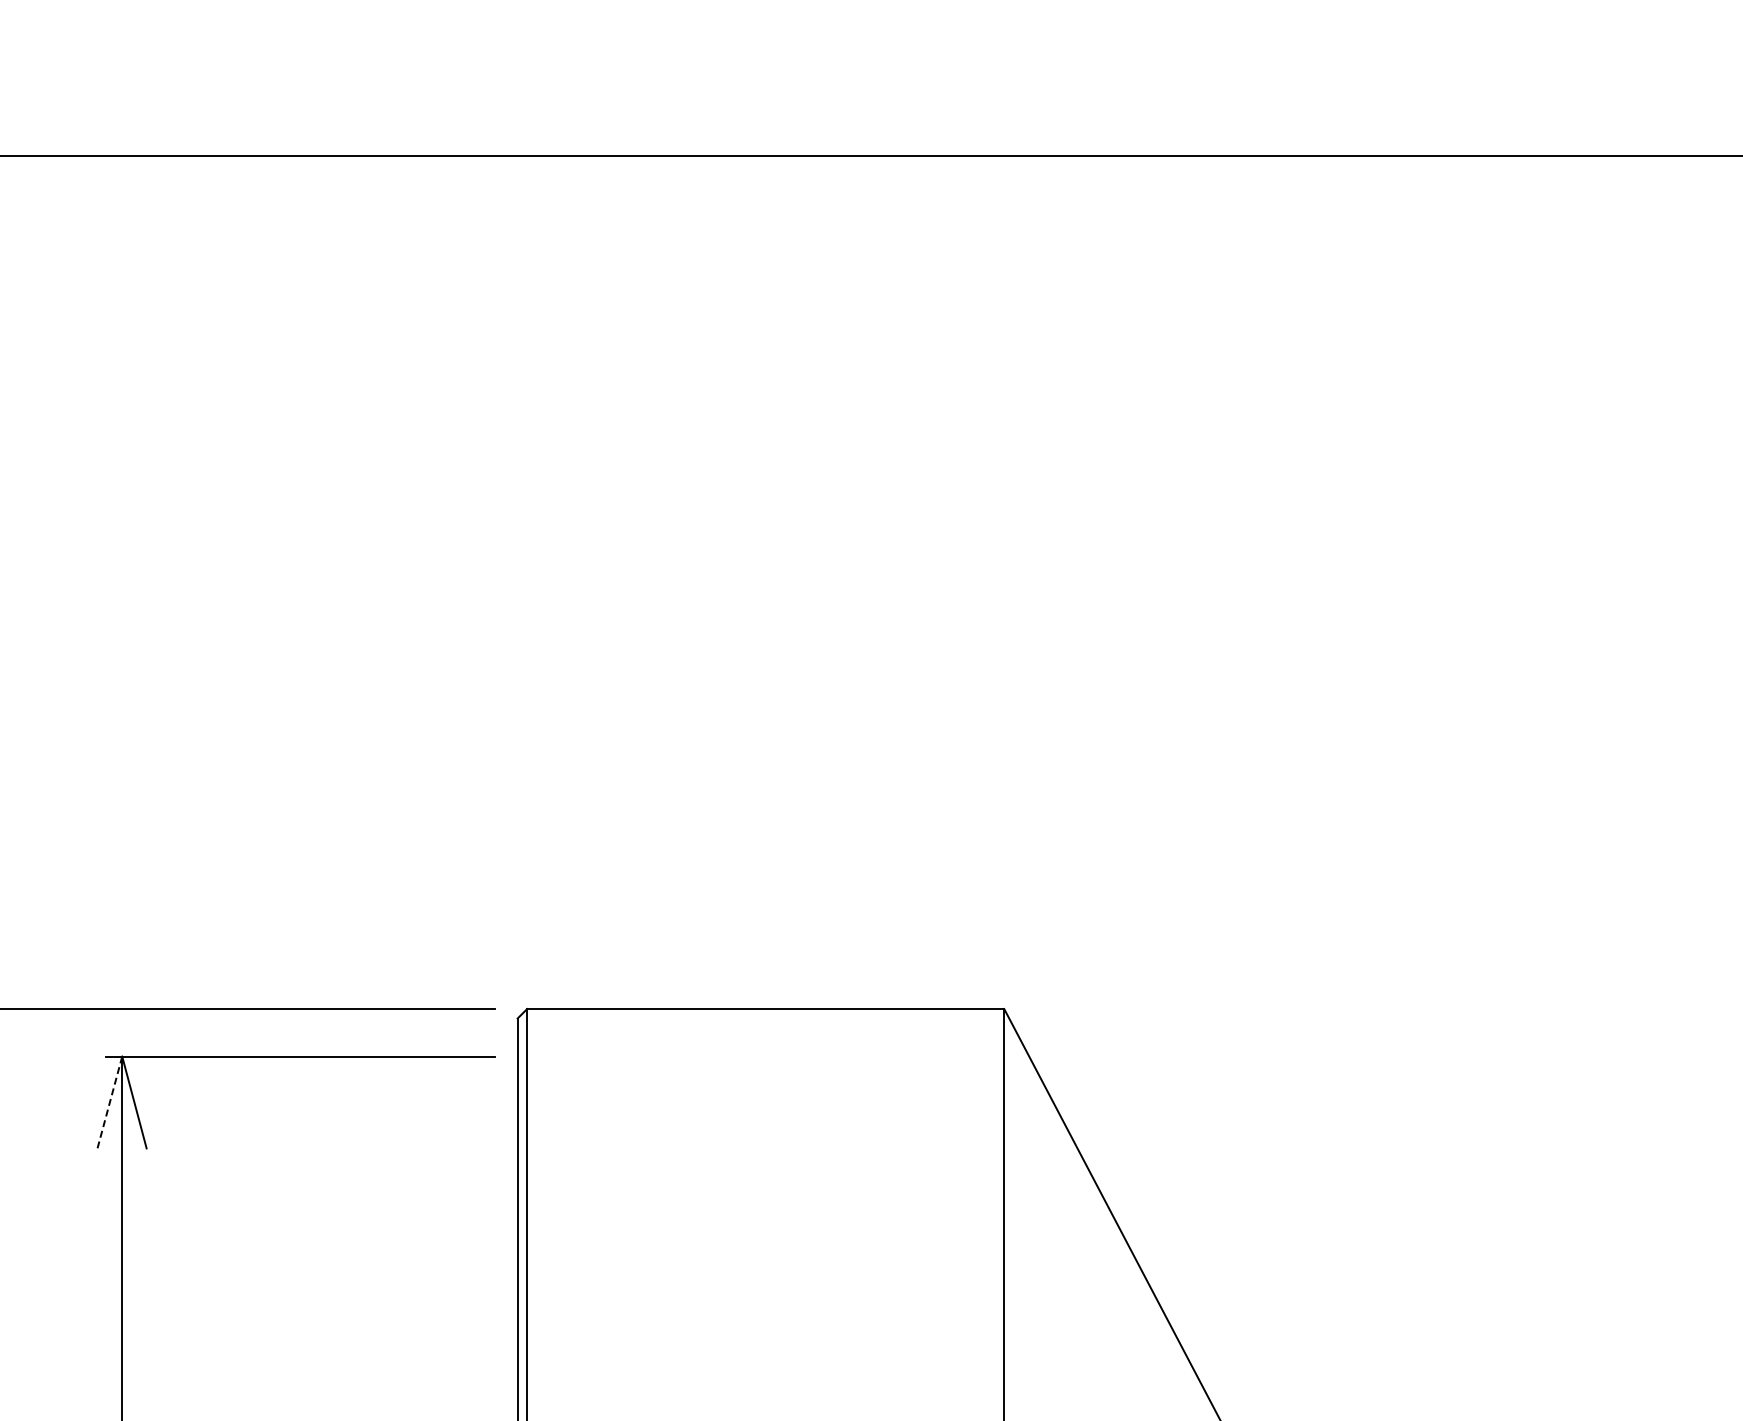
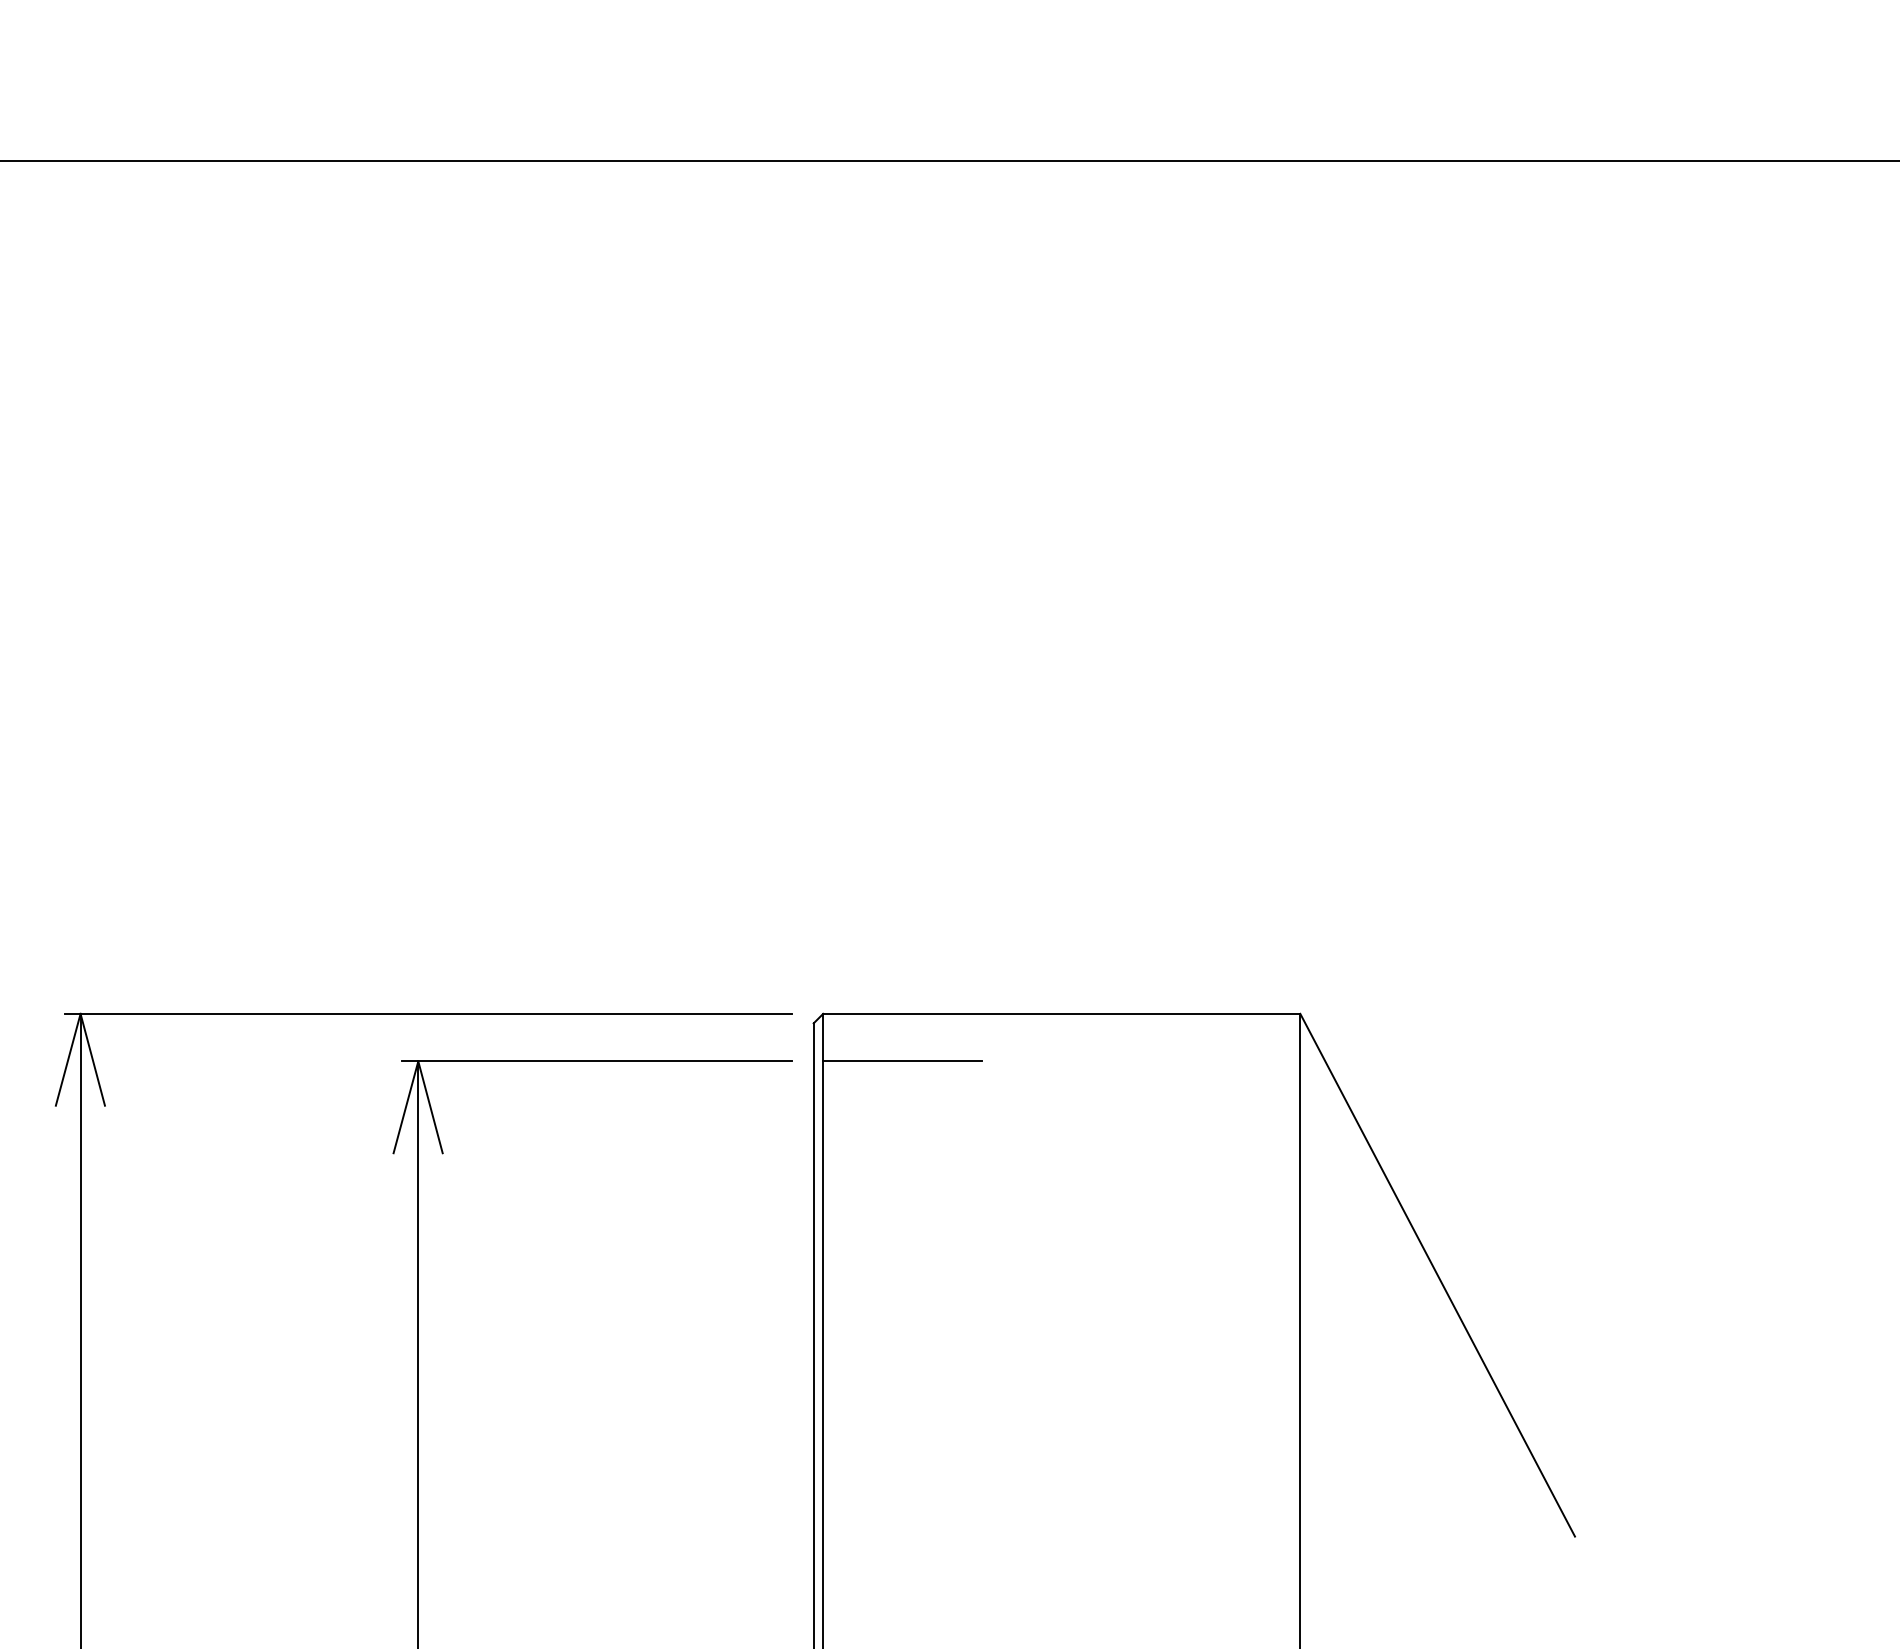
line: (606, 1056) -> (902, 1061), added
line: (109, 1102) -> (405, 1107), dashed -> solid

